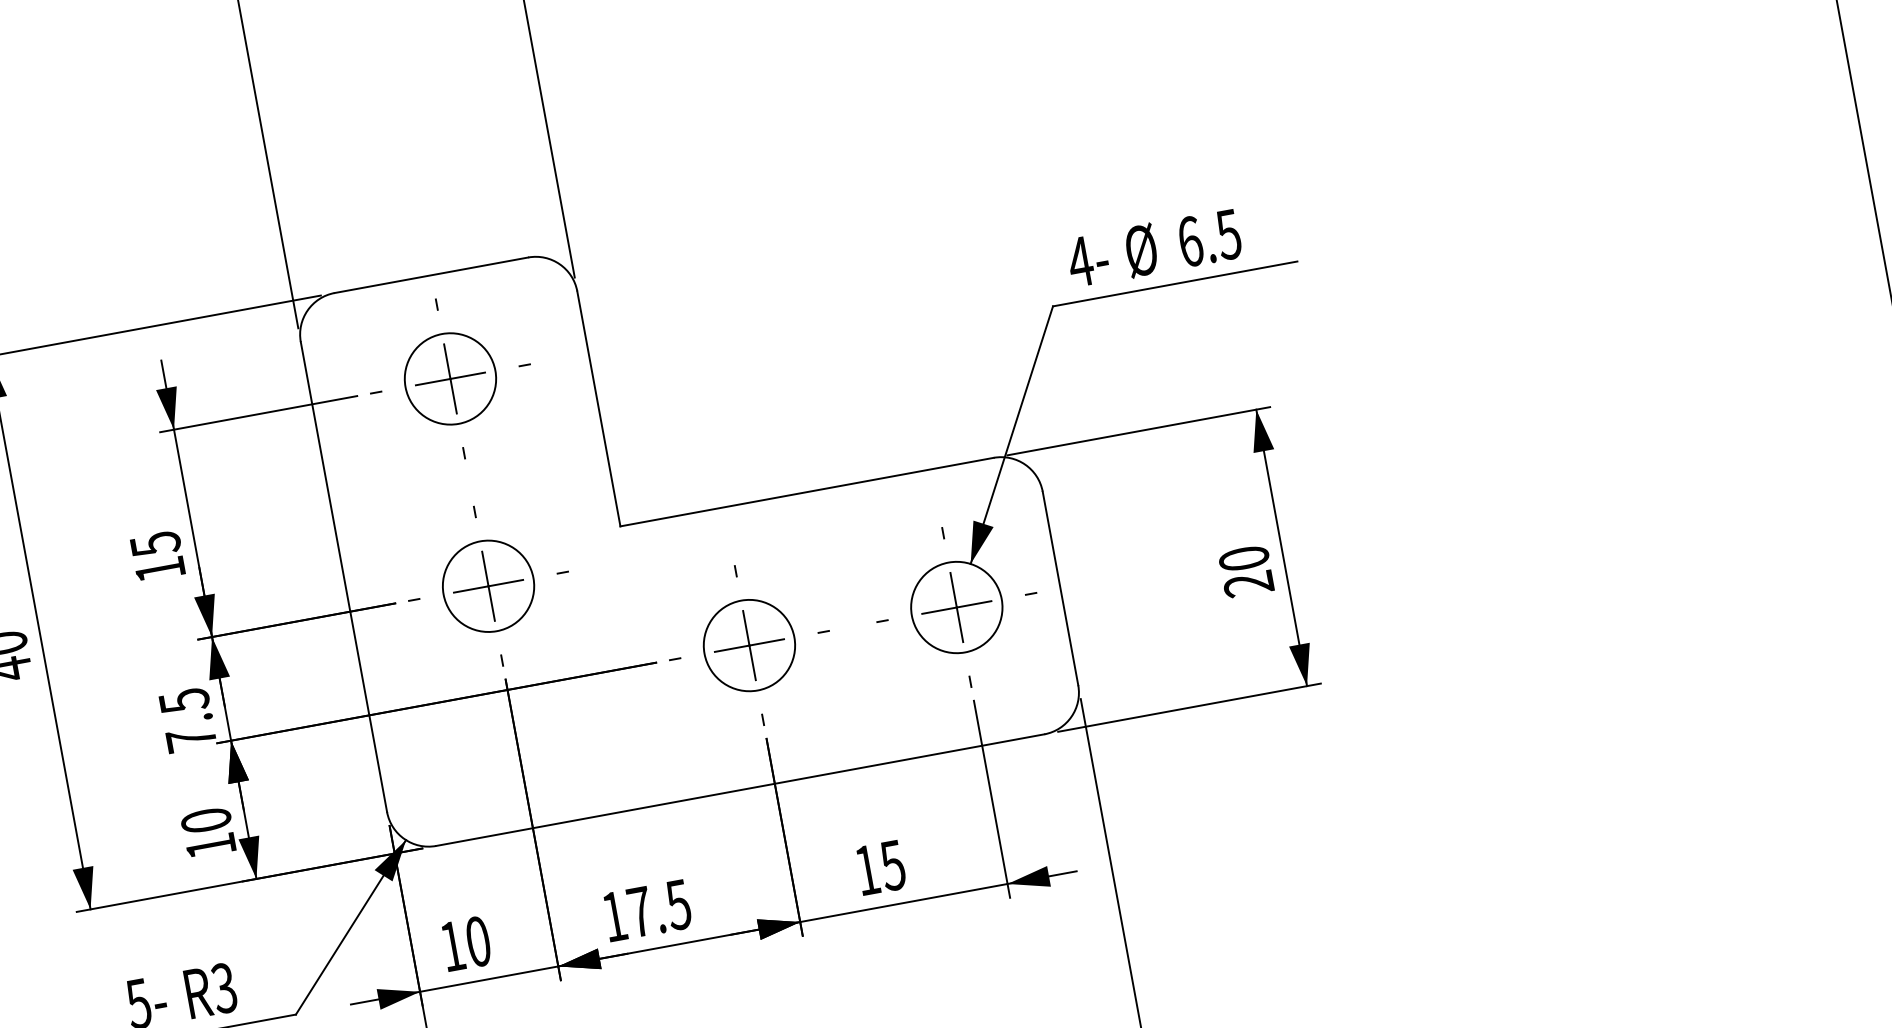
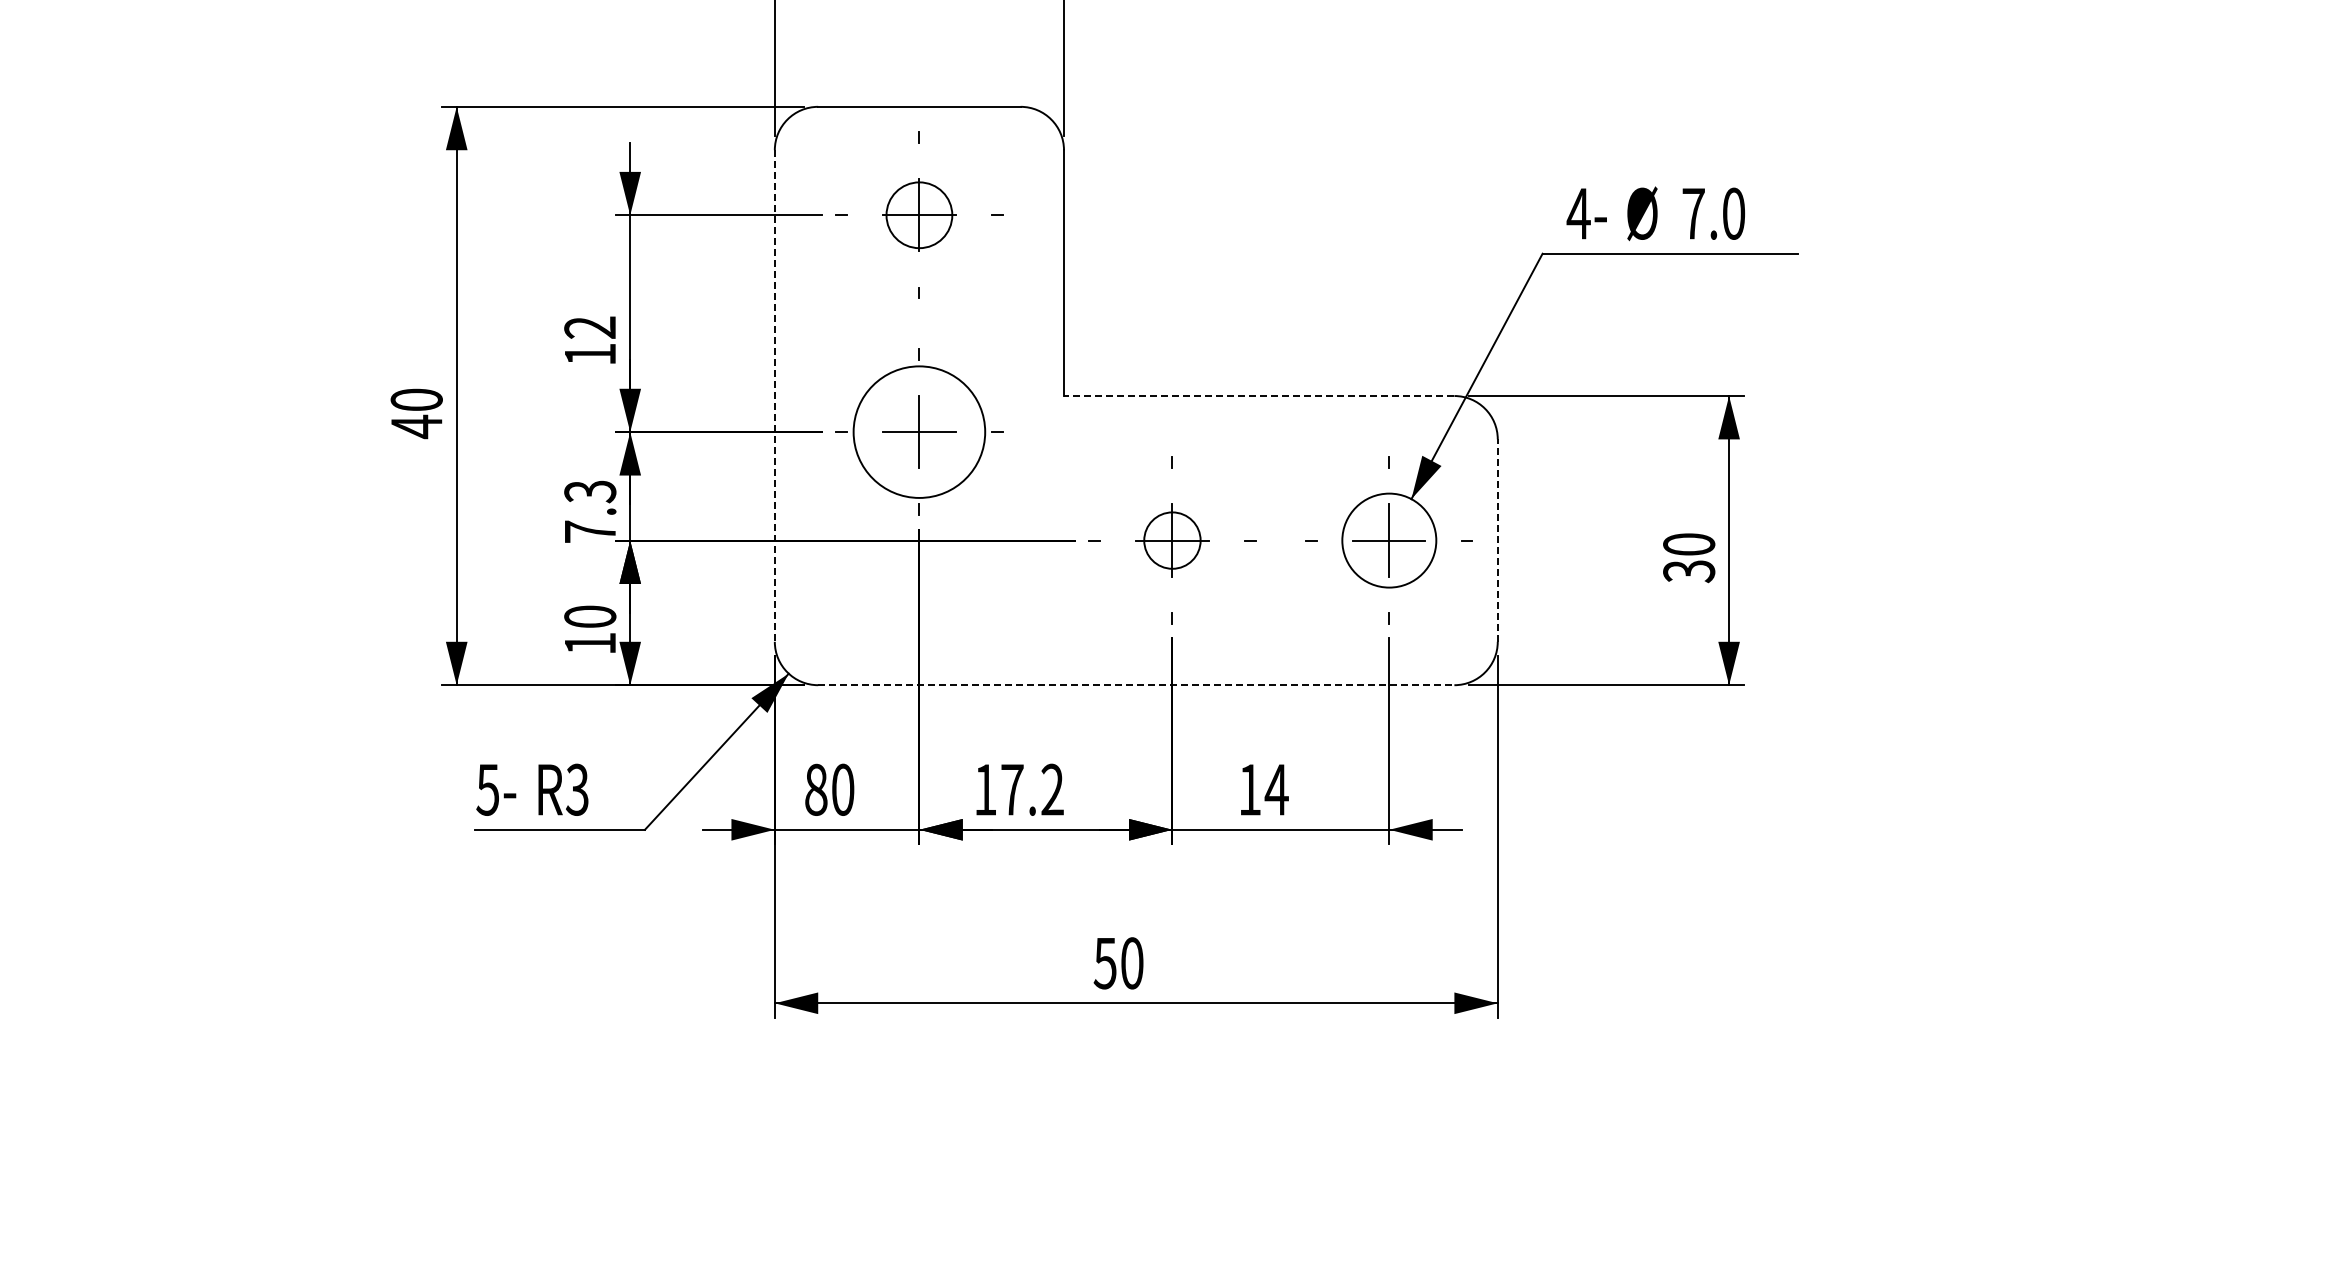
text: (1209, 237) -> (1713, 213), 6.5 -> 7.0
circle: (450, 379) -> (919, 215), size x0.7
line: (806, 492) -> (1258, 396), solid -> dashed
text: (155, 543) -> (590, 327), 15 -> 12
line: (343, 577) -> (774, 396), solid -> dashed
text: (1249, 584) -> (1689, 571), 20 -> 30
circle: (488, 586) -> (919, 432), size x1.4
line: (1060, 588) -> (1497, 540), solid -> dashed
circle: (749, 645) -> (1172, 540), size x0.6
text: (183, 700) -> (589, 491), 7.5 -> 7.3
line: (740, 790) -> (1136, 685), solid -> dashed
text: (892, 865) -> (1276, 789), 15 -> 14
text: (677, 904) -> (1051, 789), 17.5 -> 17.2
text: (452, 945) -> (816, 789), 10 -> 80

